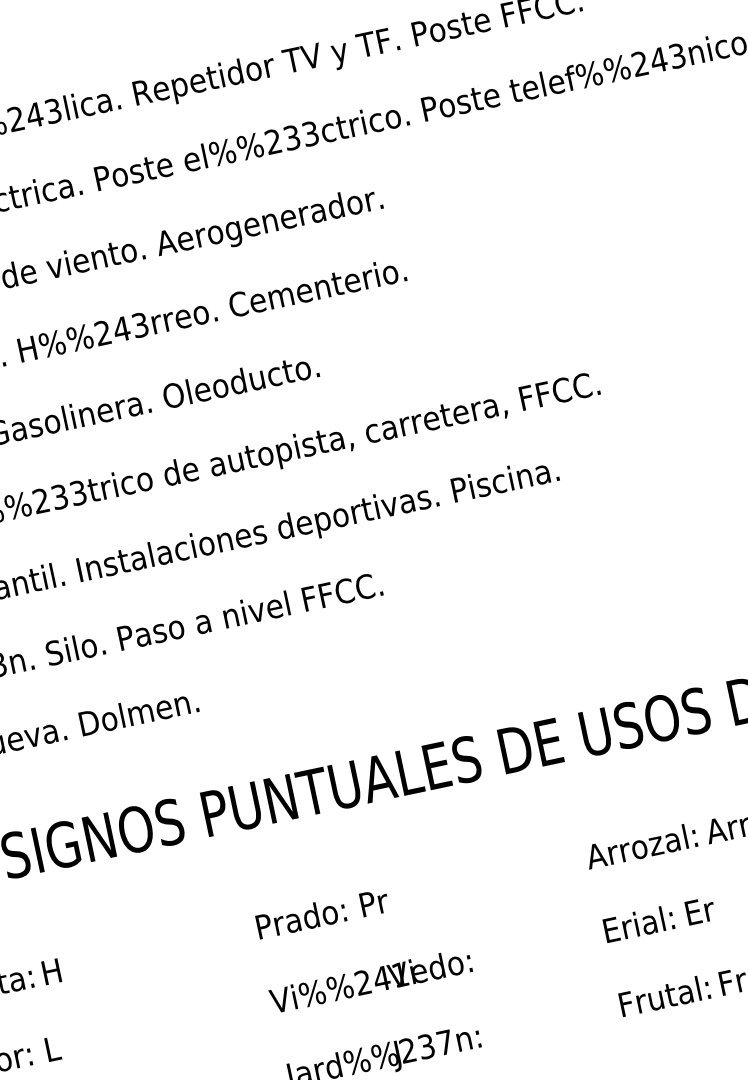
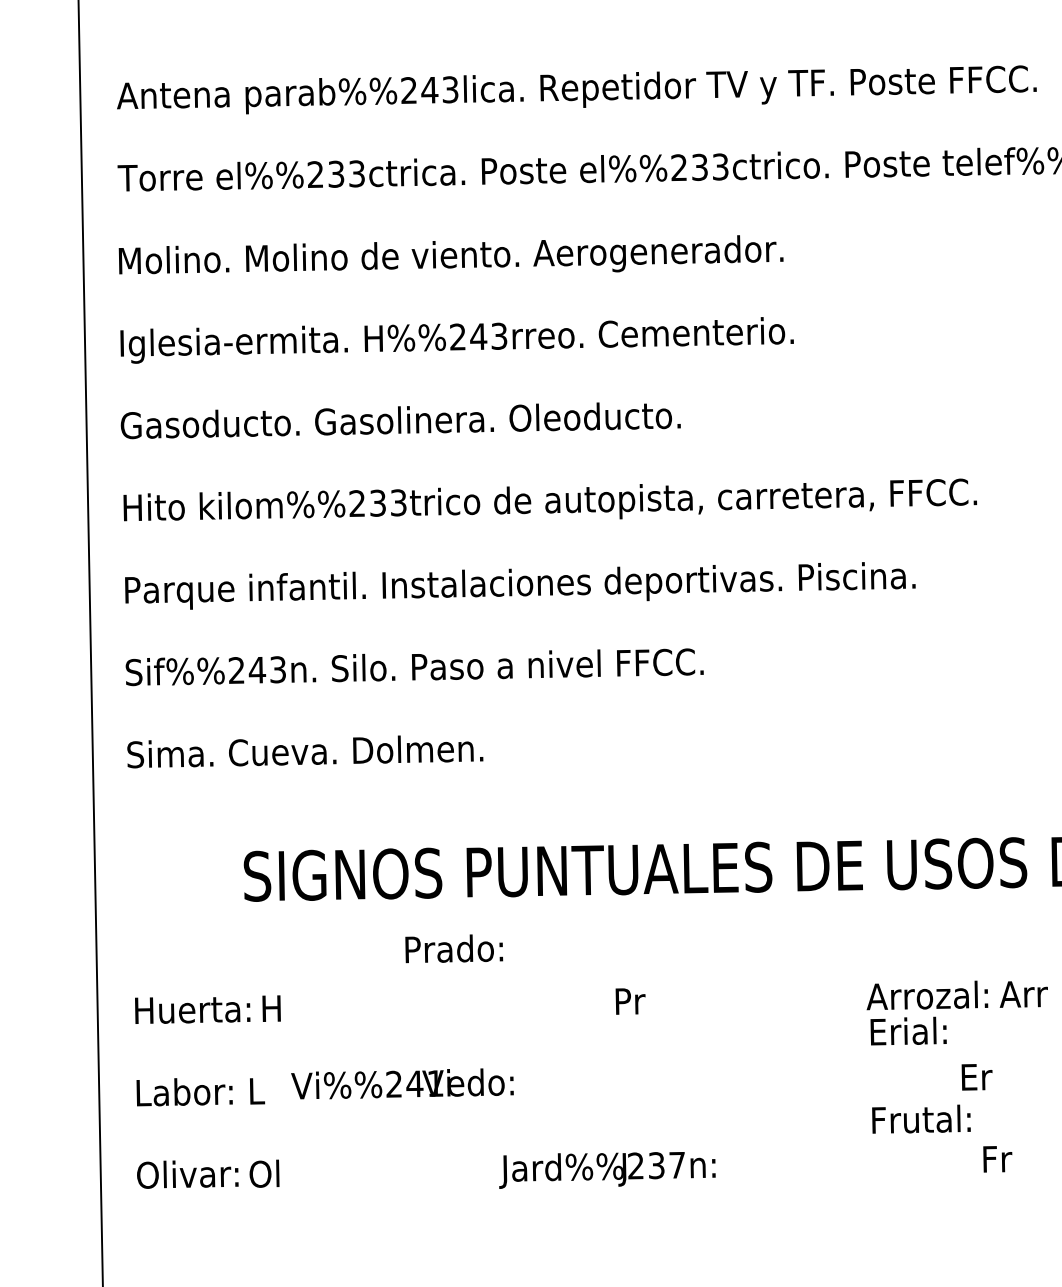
text: (301, 917) -> (454, 948), moved
text: (638, 923) -> (908, 1030), moved
text: (370, 980) -> (402, 1083), moved
text: (664, 994) -> (921, 1118), moved

